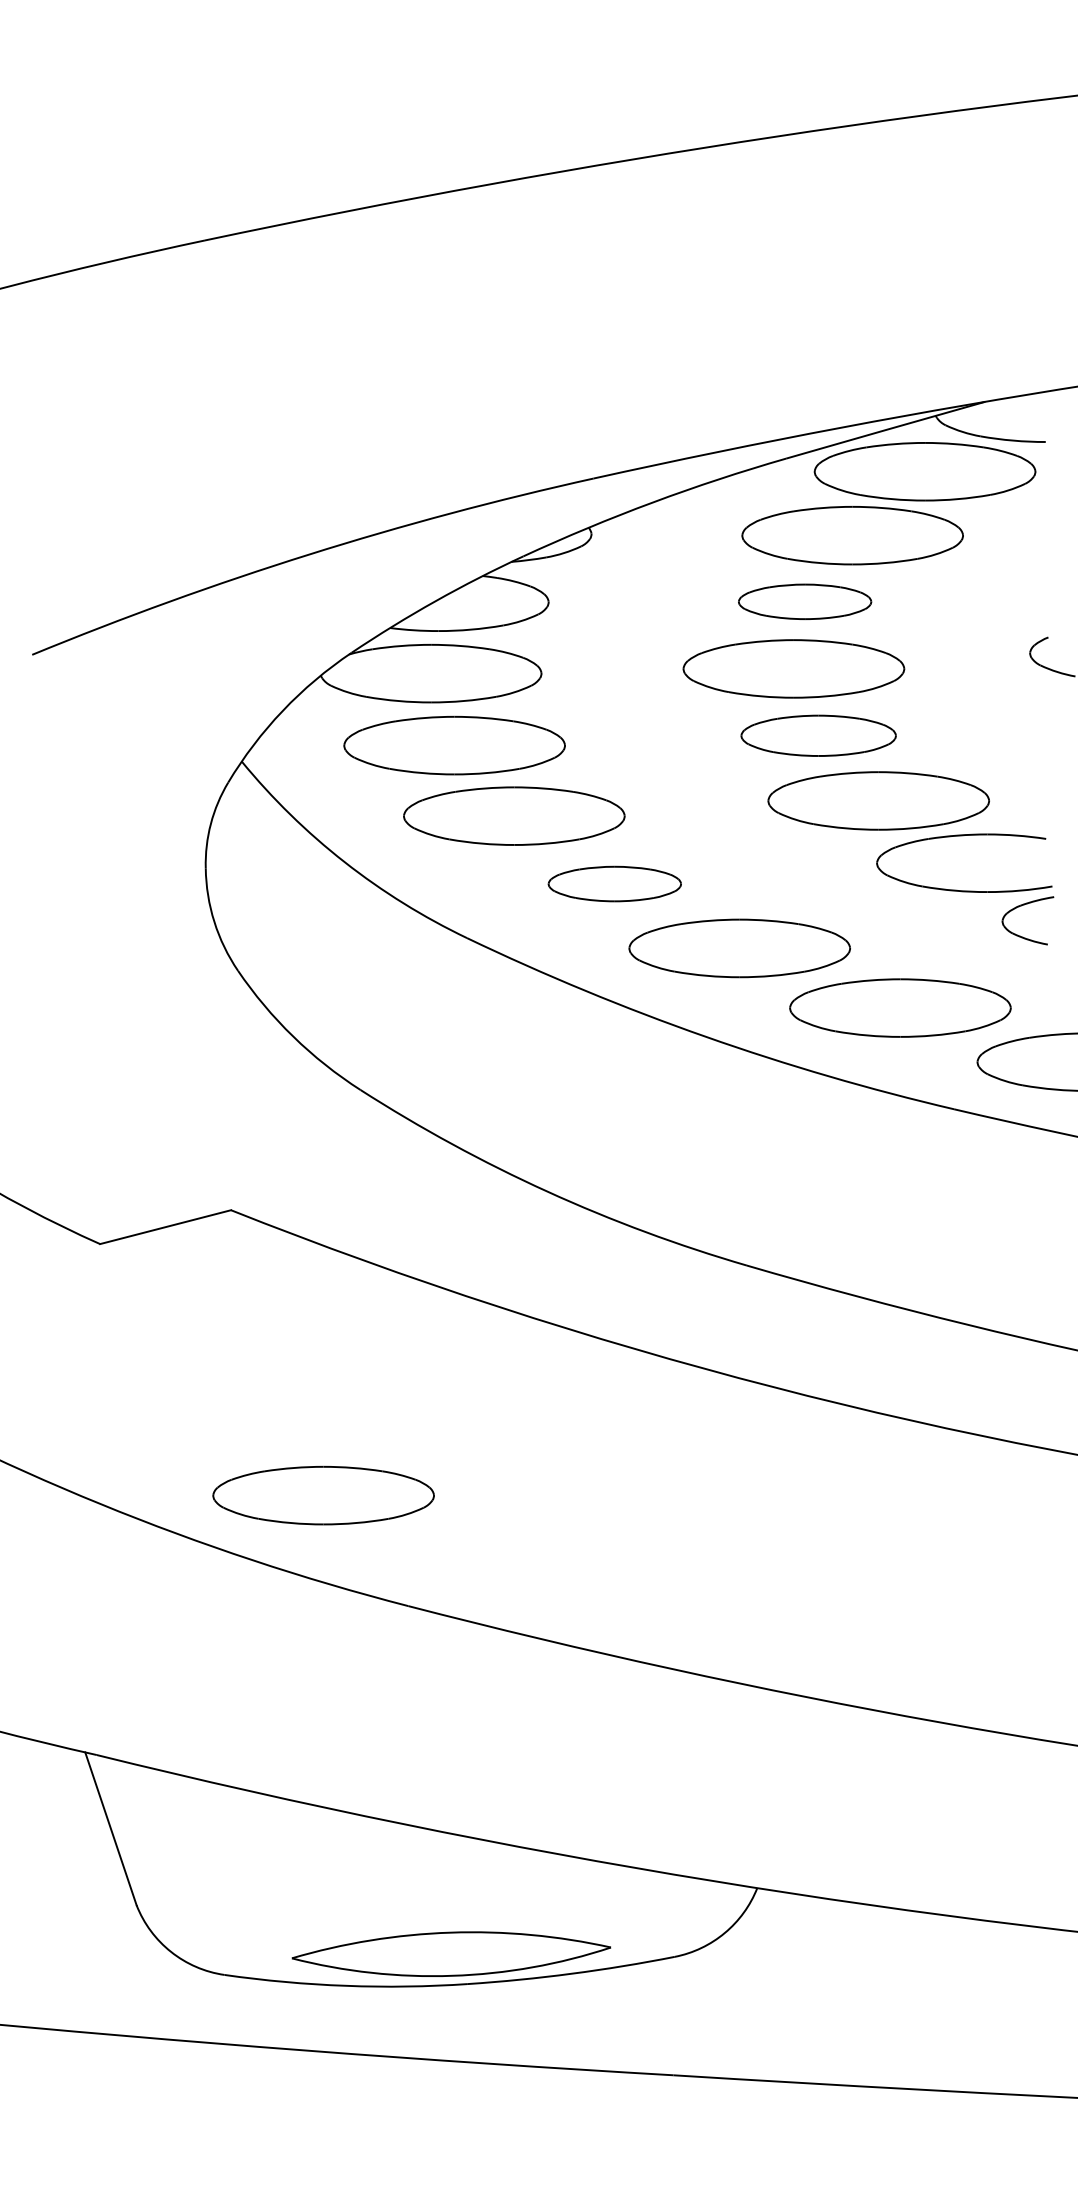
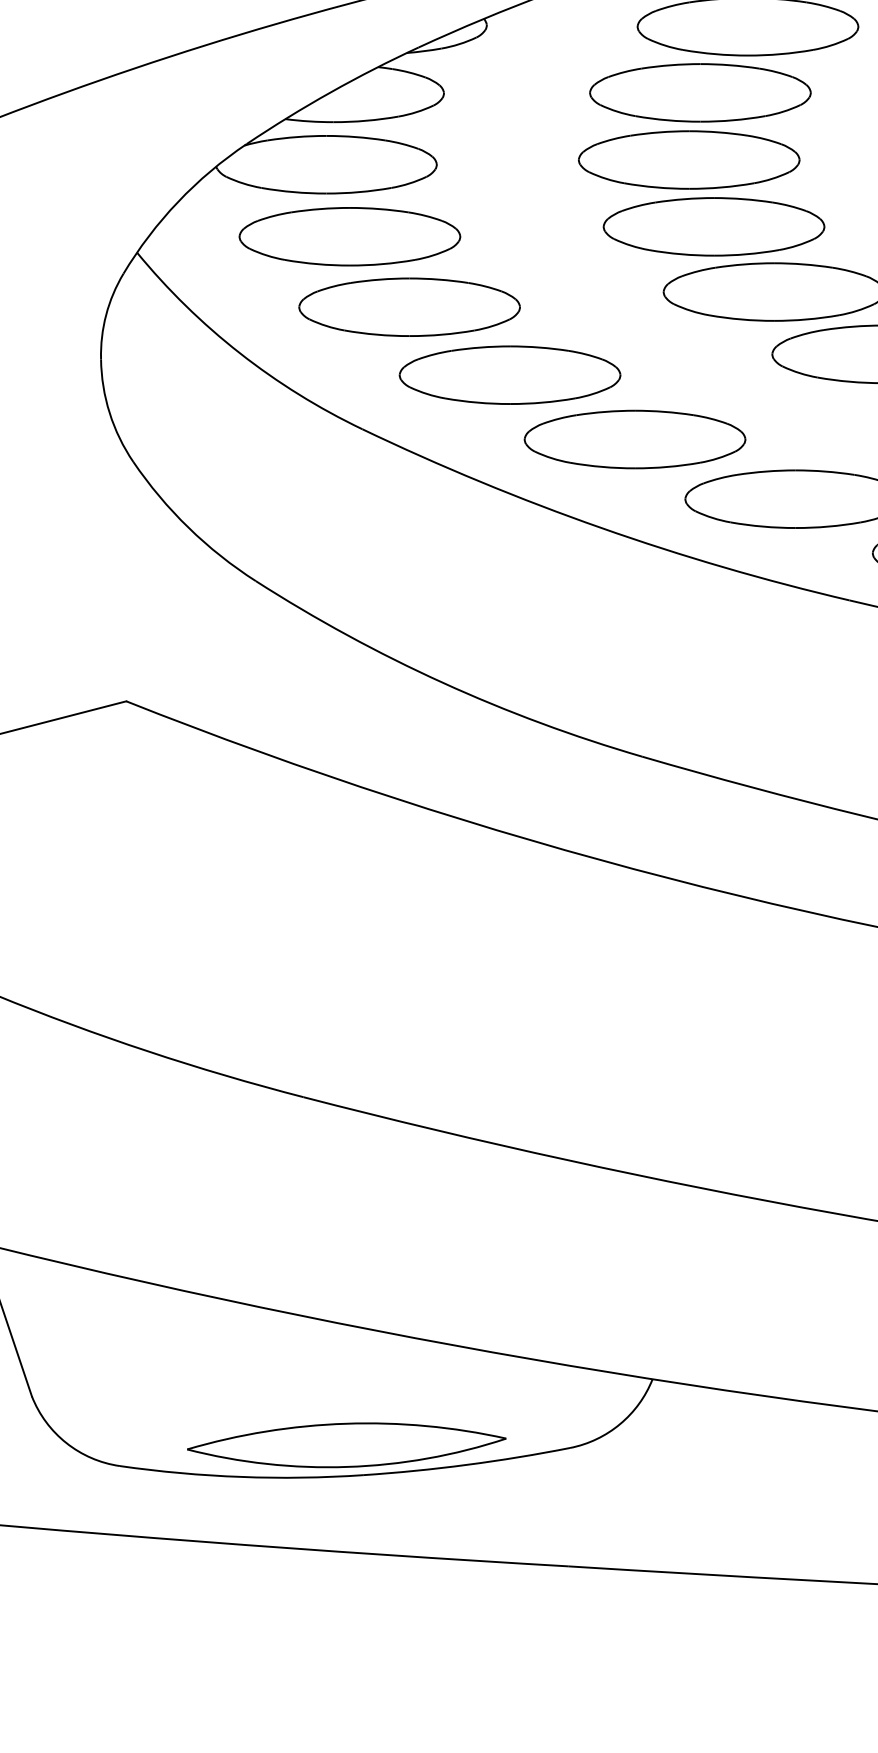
part: (804, 601) -> (699, 92), size x1.67
part: (818, 735) -> (713, 226), size x1.43
part: (614, 883) -> (509, 374), size x1.67
part: (323, 1495) -> (218, 986), removed

